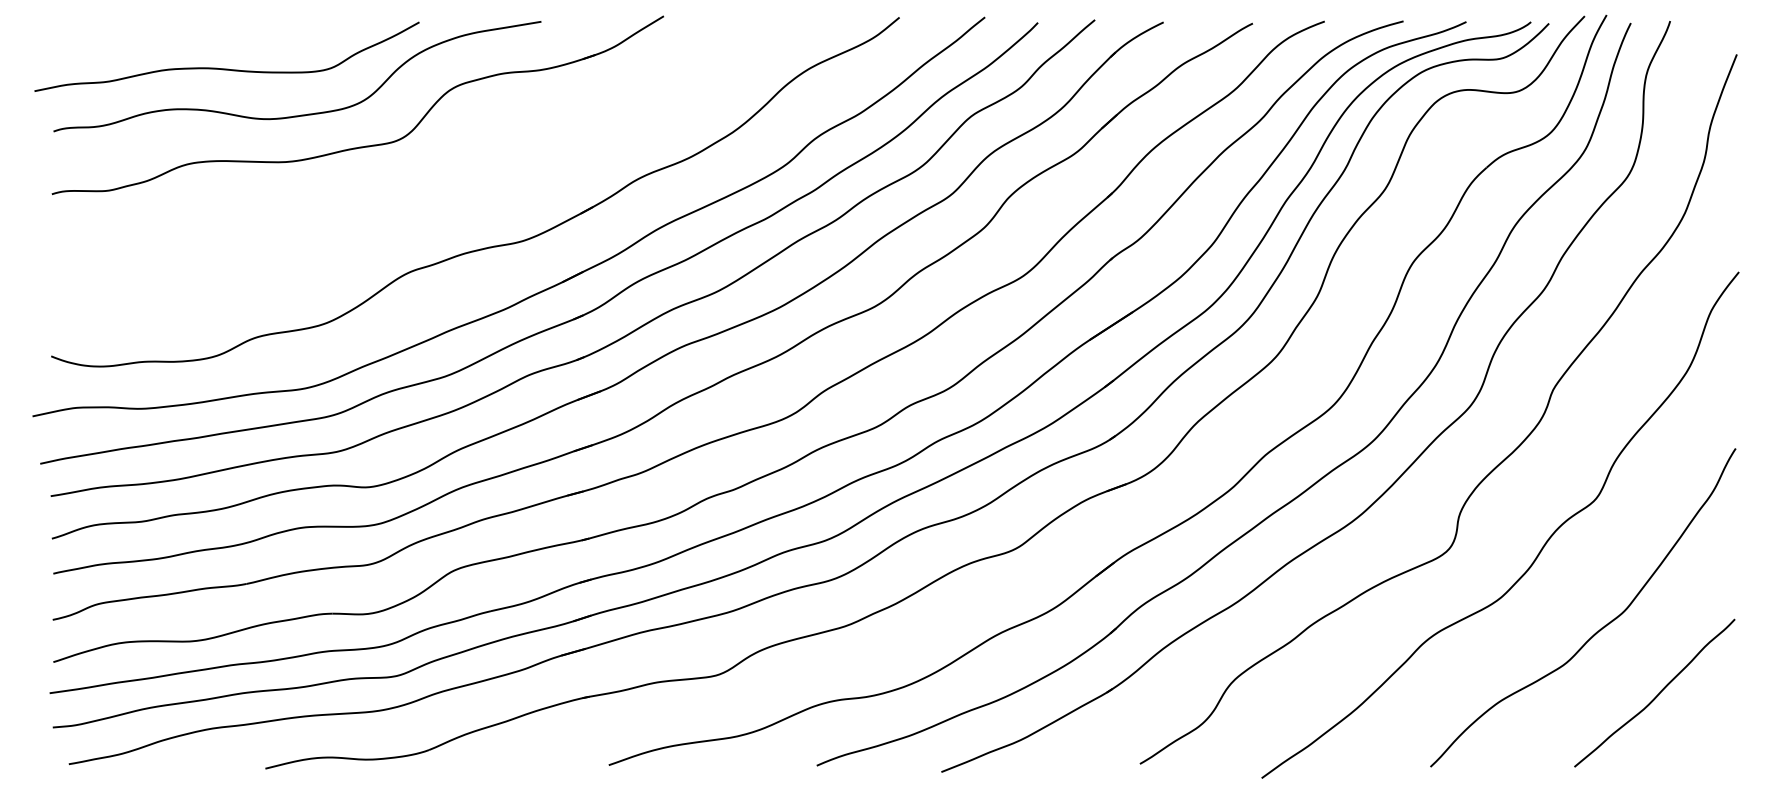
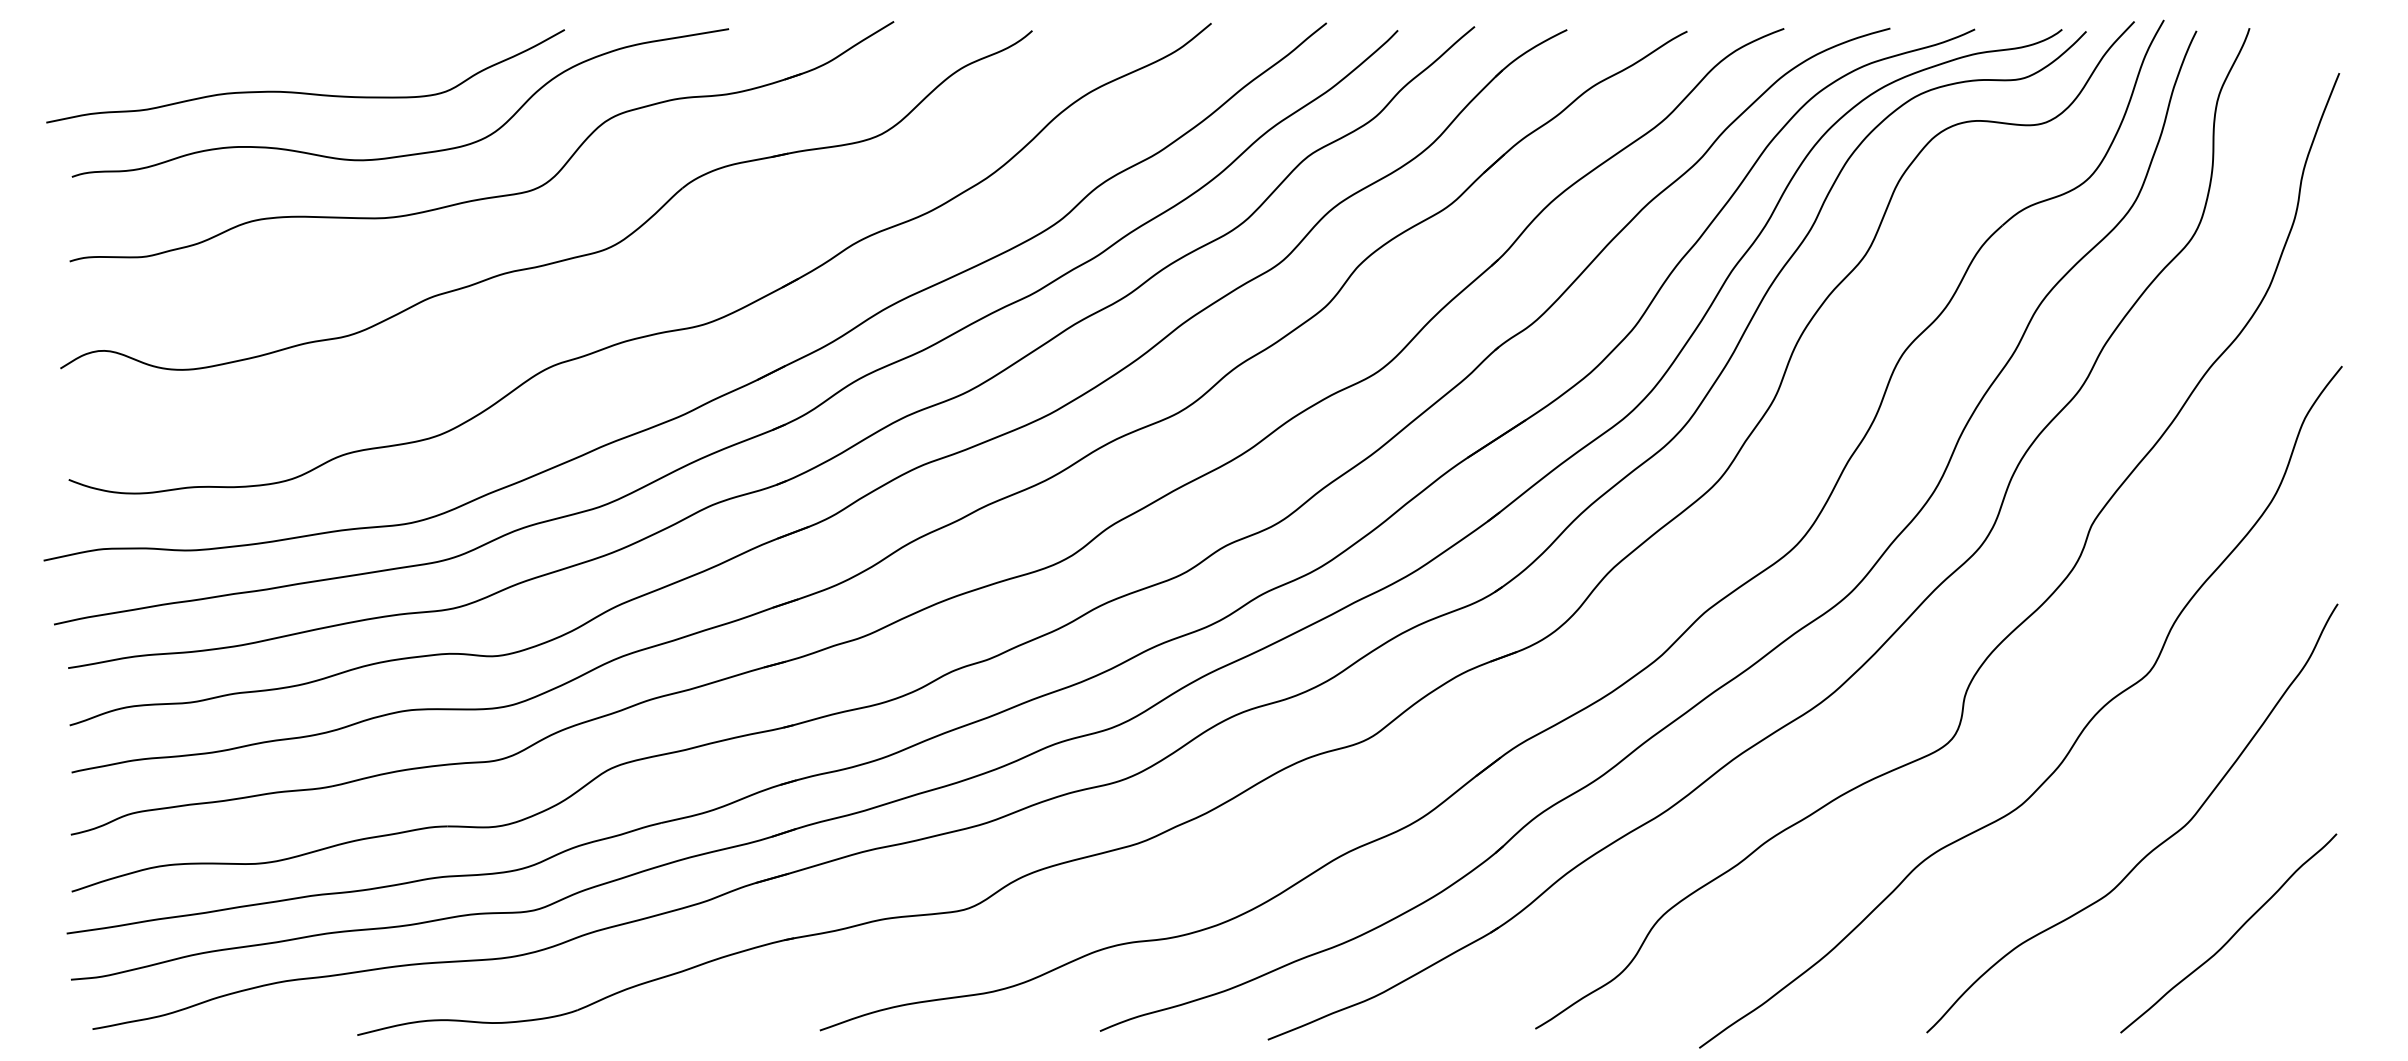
part: (417, 192) -> (562, 259), added

